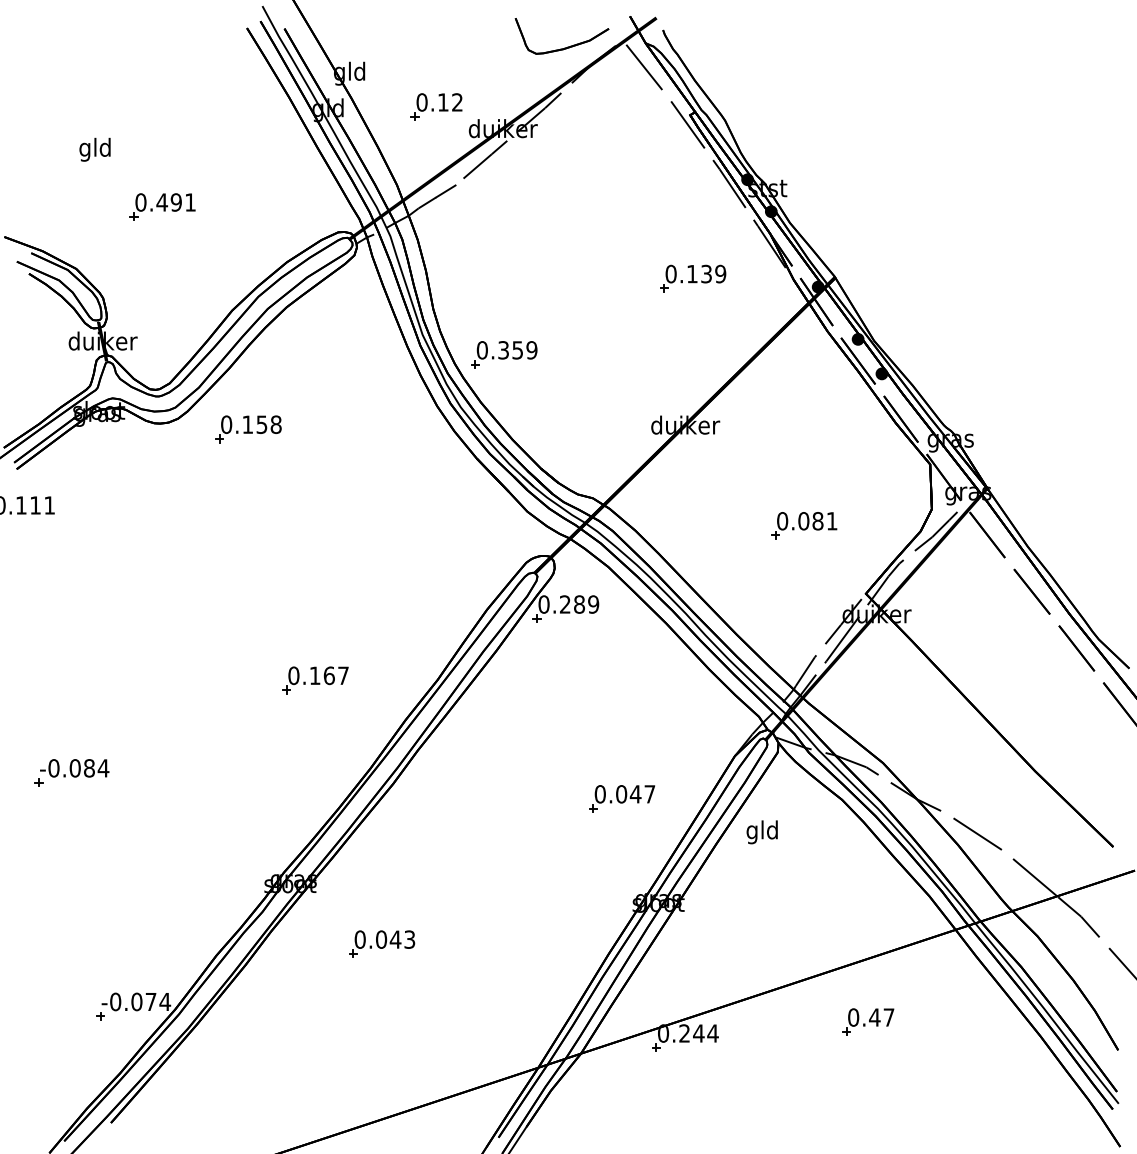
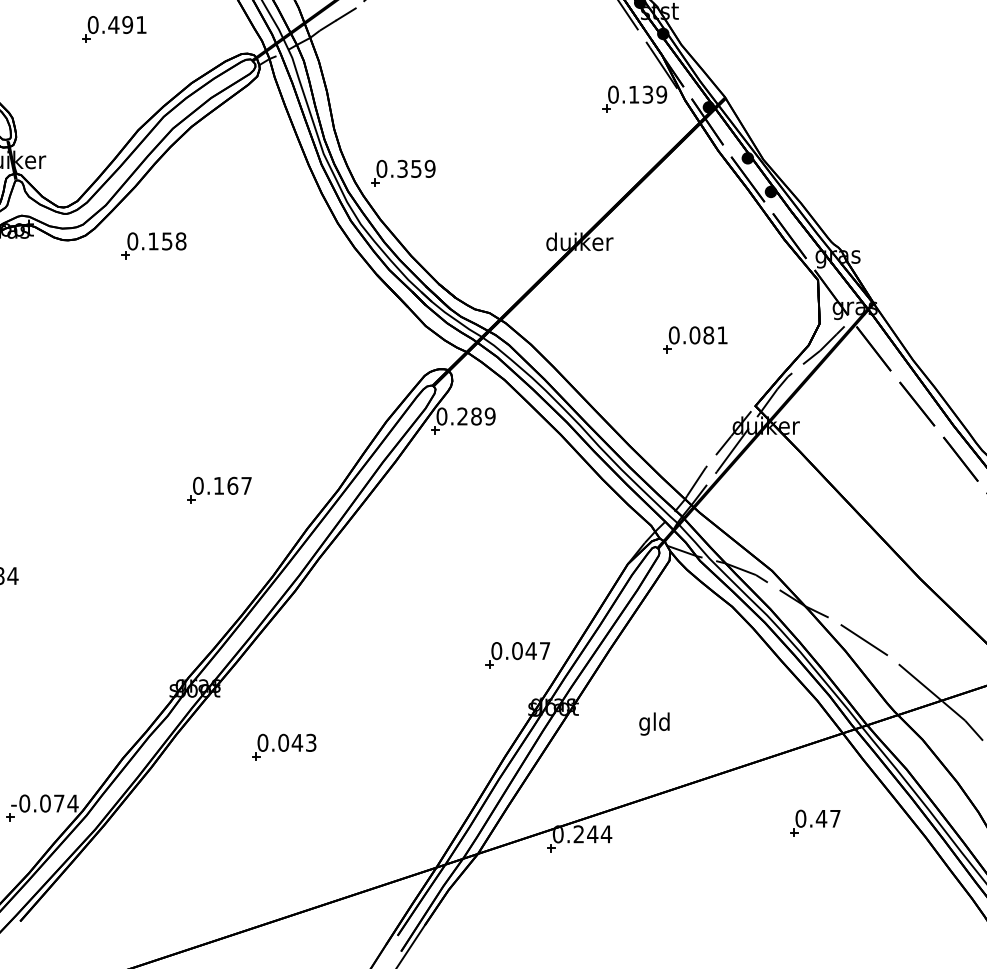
part: (162, 206) -> (114, 28), moved
part: (693, 278) -> (635, 99), moved
part: (621, 798) -> (517, 655), moved
text: (761, 832) -> (653, 724), moved
part: (868, 1021) -> (815, 822), moved

